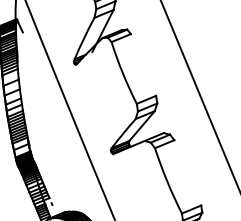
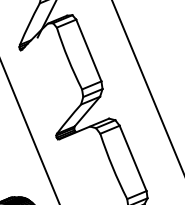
line: (143, 64) -> (88, 50), added
line: (187, 172) -> (132, 158), added

